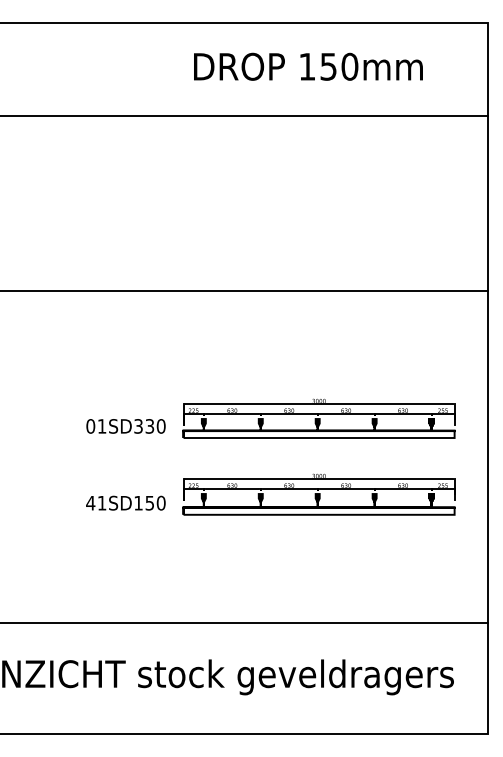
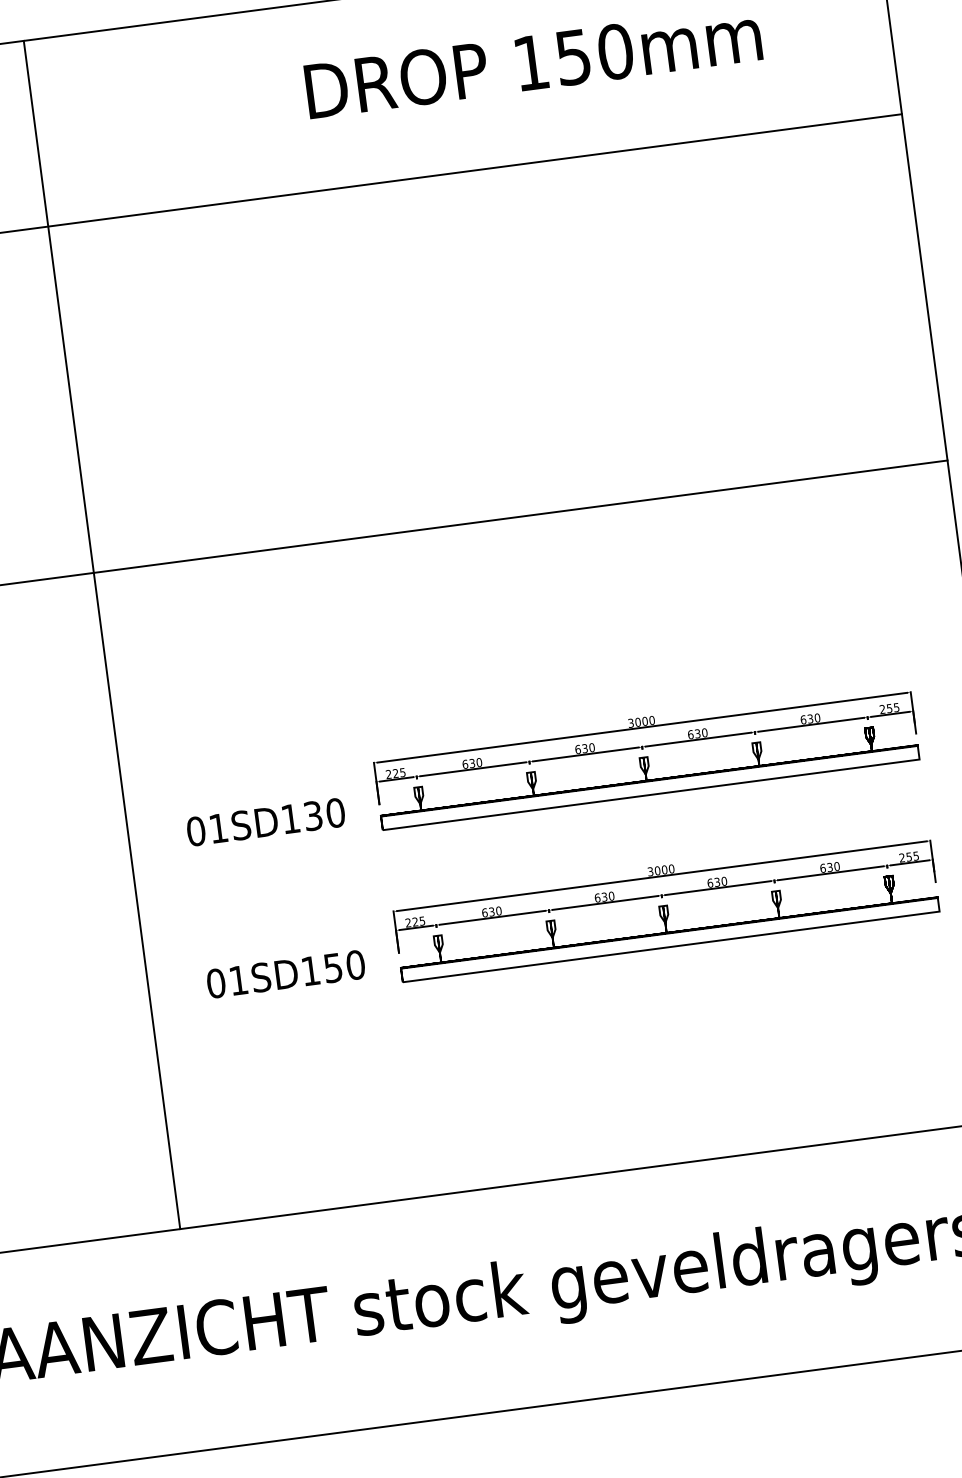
line: (56, 322) -> (101, 634), added
text: (138, 426) -> (290, 819), 01SD330 -> 01SD130
text: (90, 502) -> (215, 982), 41SD150 -> 01SD150

